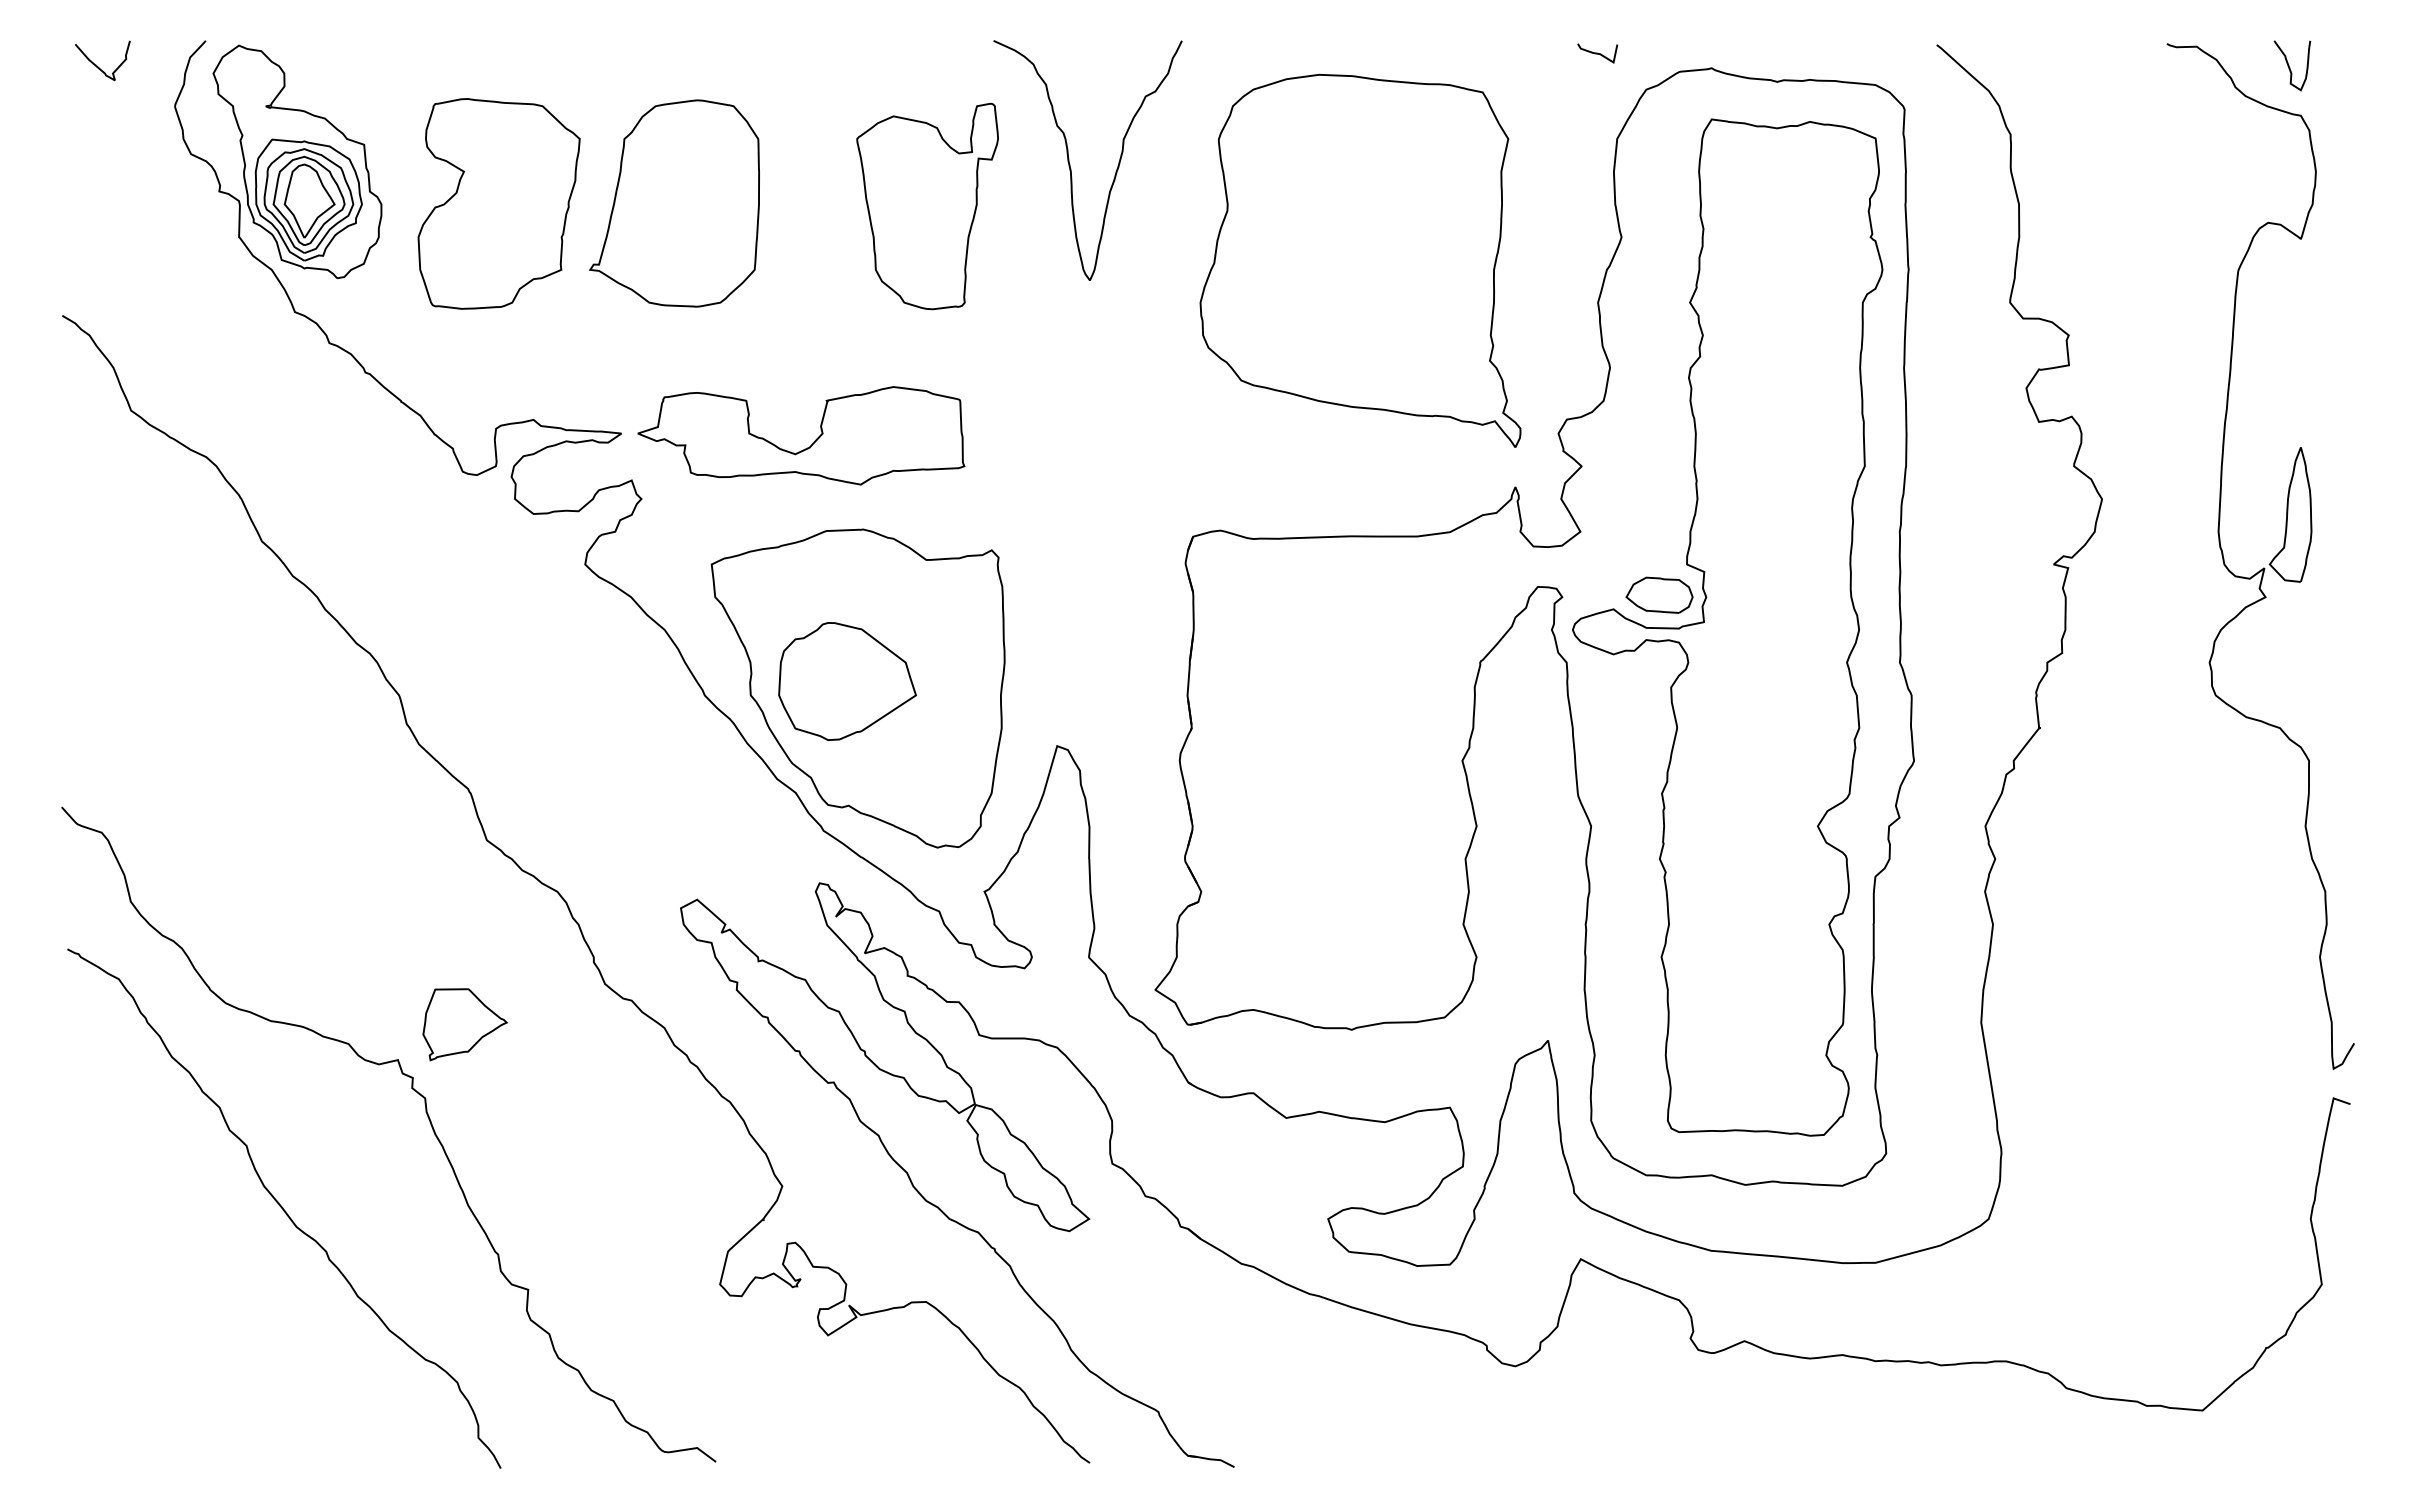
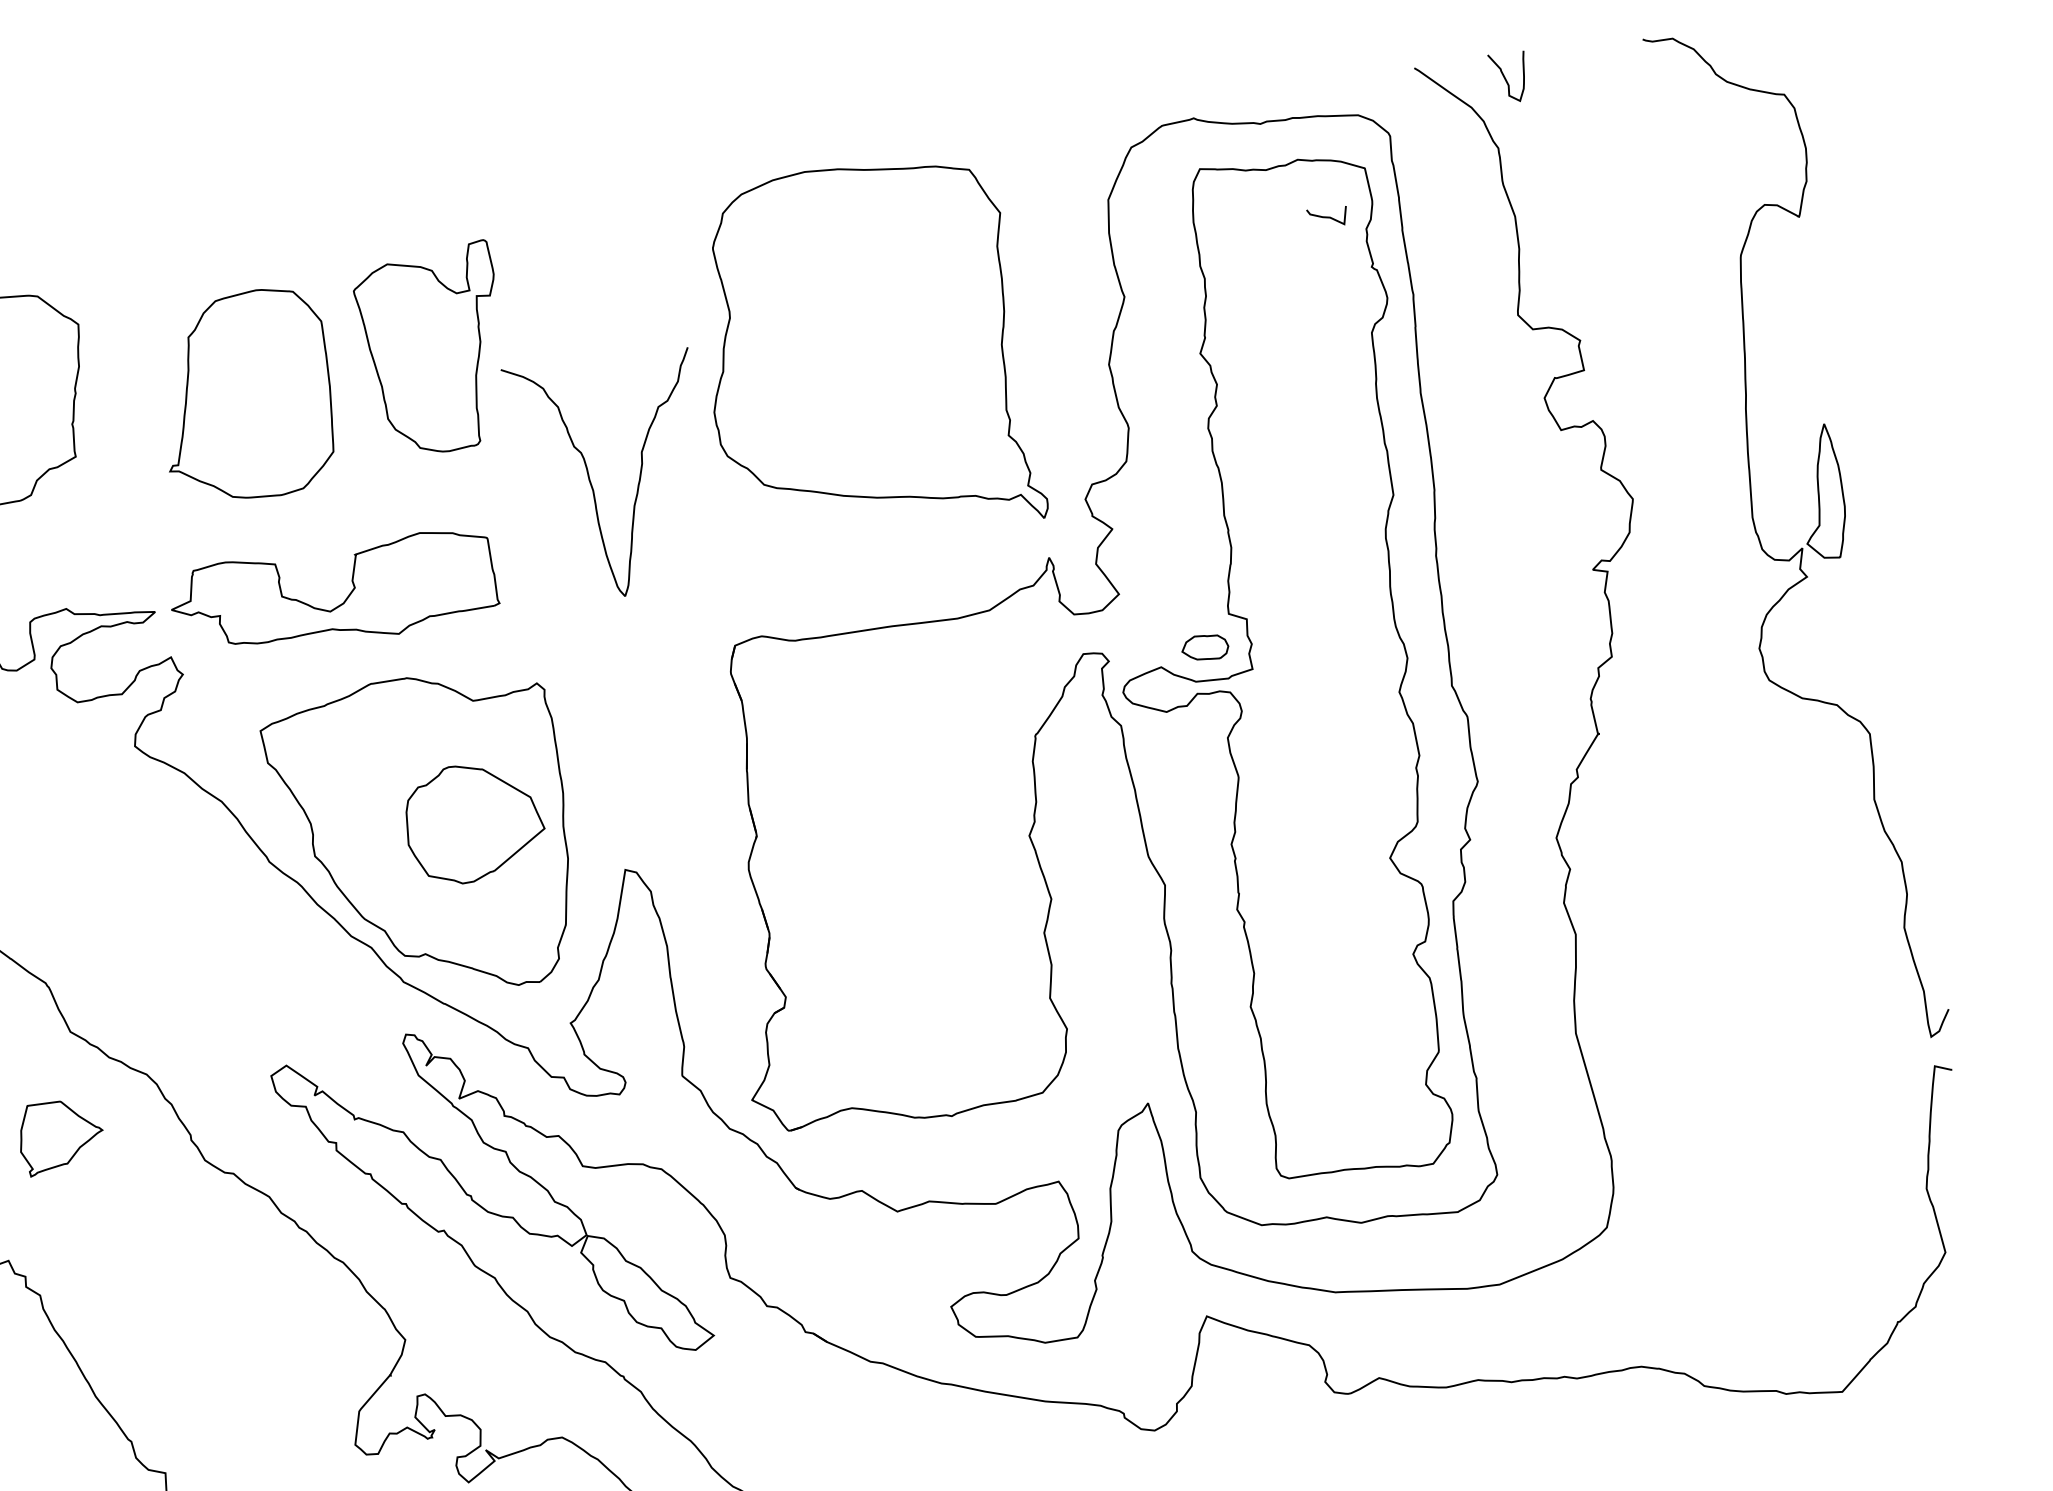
curve: (1597, 53) -> (1327, 217), moved
curve: (2290, 67) -> (1507, 79), moved
curve: (1070, 164) -> (591, 483), moved
part: (673, 203) -> (244, 395), moved
part: (1659, 594) -> (1205, 647), size x0.7
part: (847, 681) -> (474, 823), moved
part: (464, 1024) -> (60, 1137), moved

